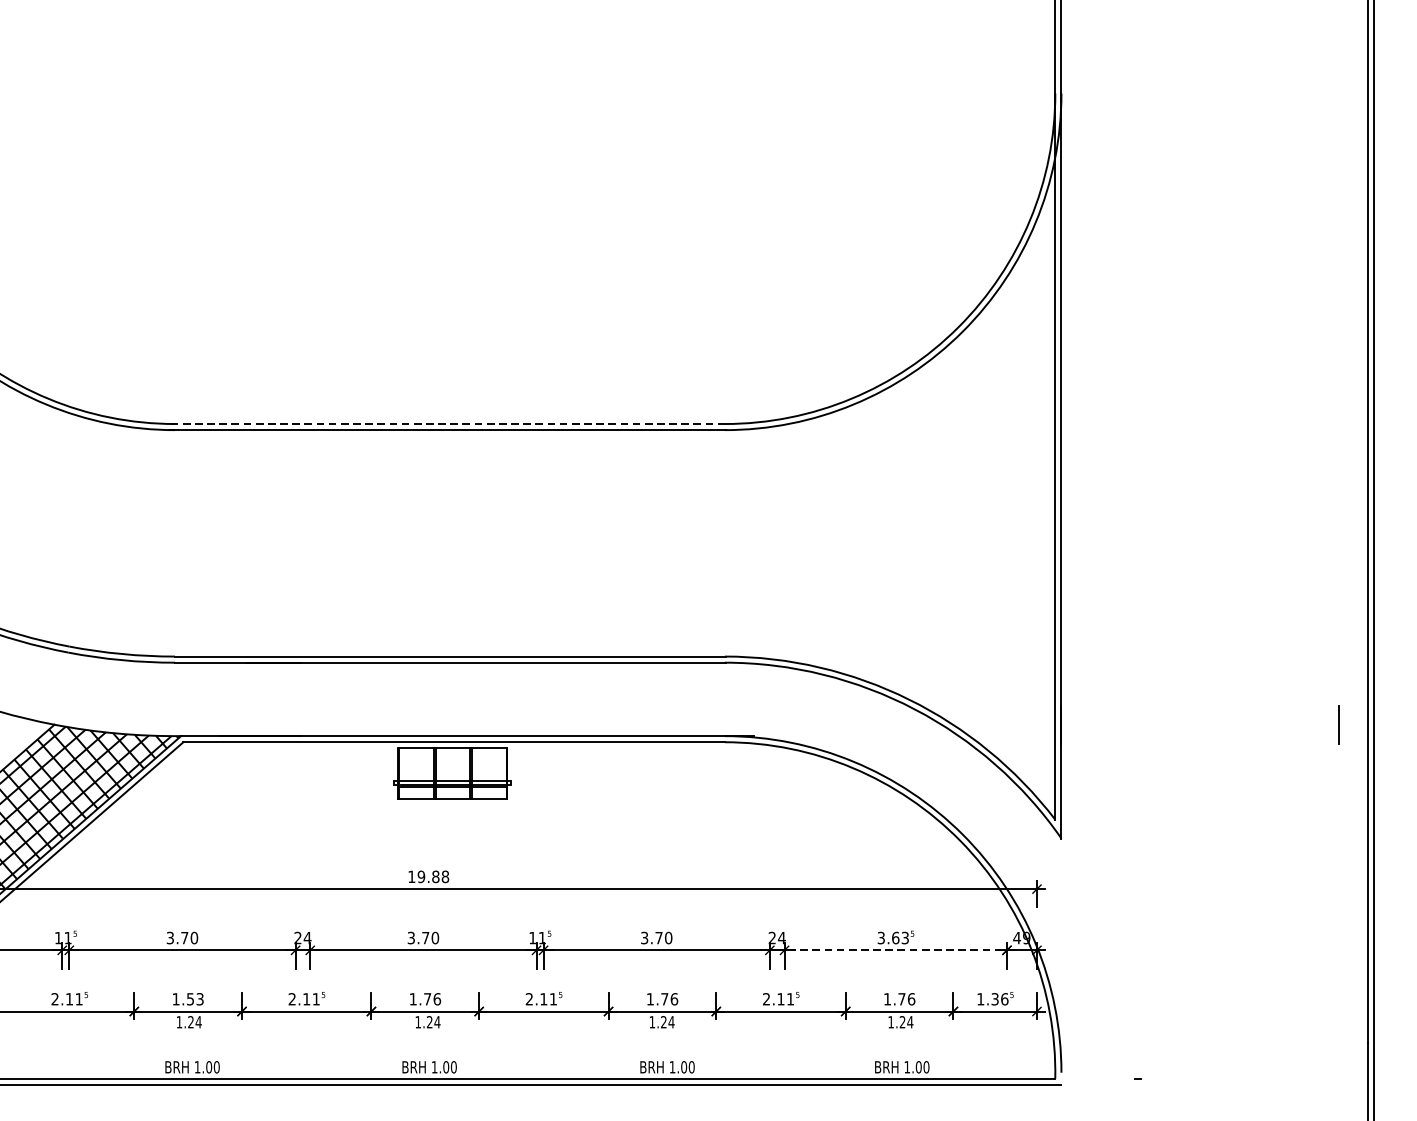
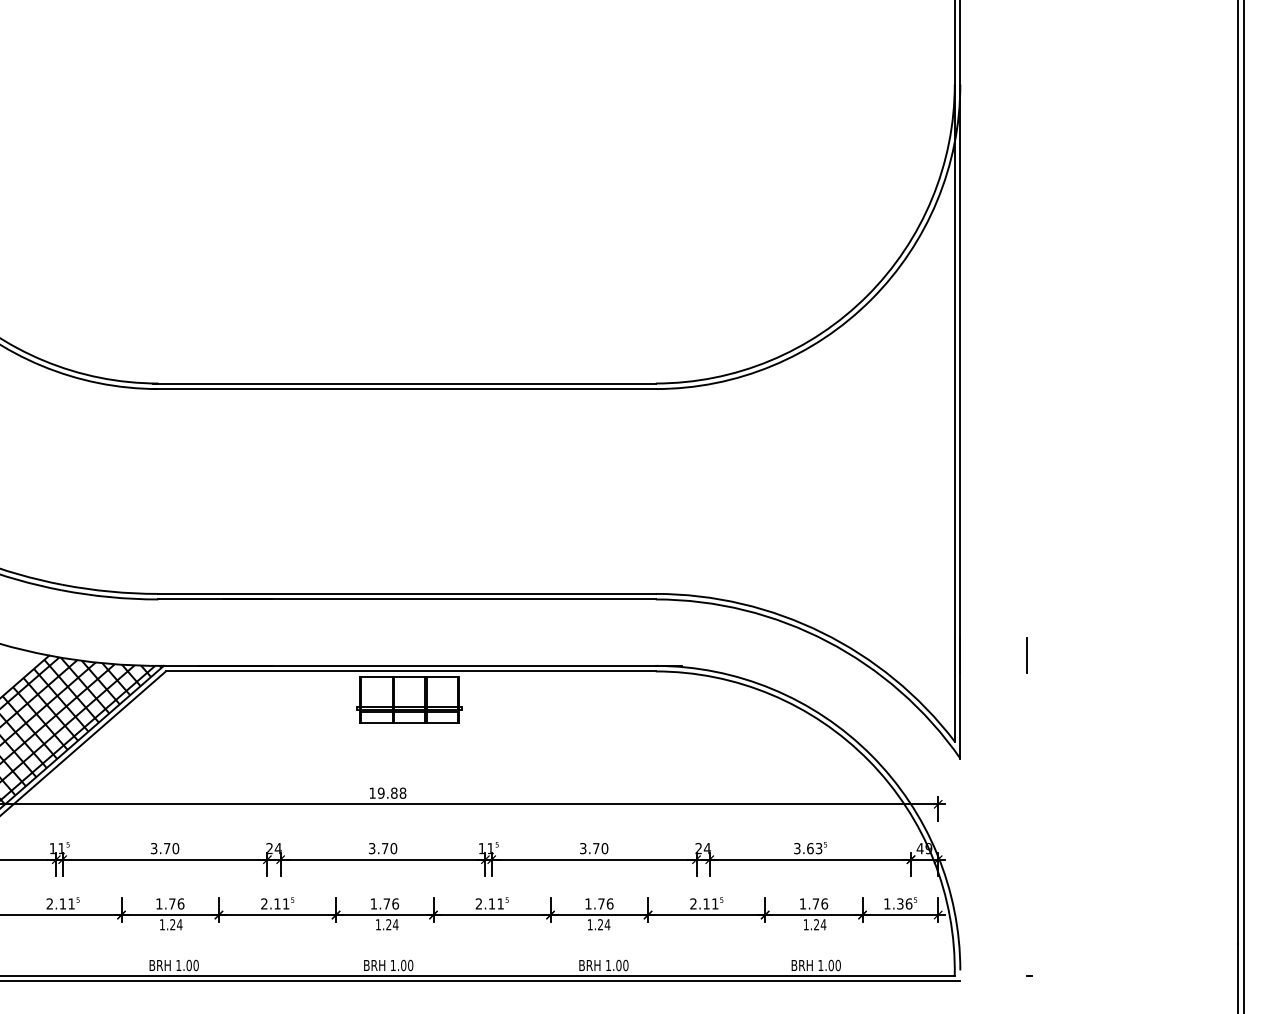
line: (447, 423) -> (404, 383), dashed -> solid
line: (1339, 724) -> (1026, 655), moved
line: (895, 950) -> (810, 859), dashed -> solid
text: (195, 998) -> (176, 903), 1.53 -> 1.76

